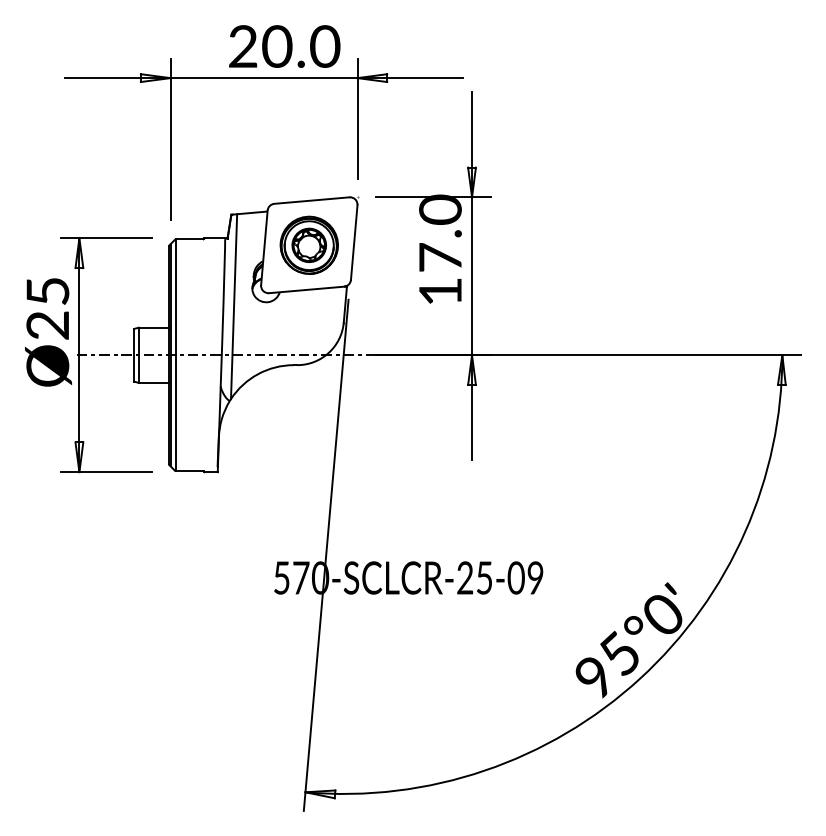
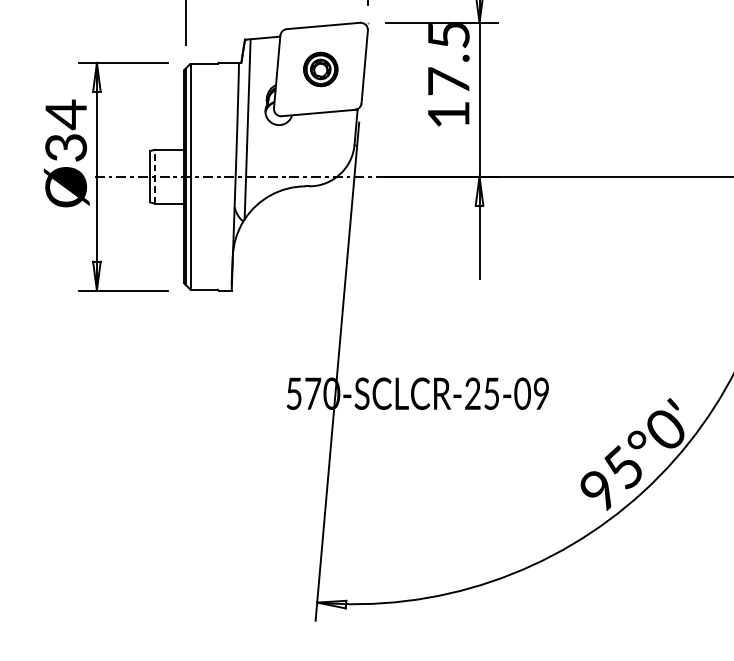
text: (440, 209) -> (448, 34), 17.0 -> 17.5
part: (308, 244) -> (320, 68), size x0.6
text: (47, 307) -> (65, 130), Ø25 -> Ø34
line: (138, 355) -> (154, 176), solid -> dashed

